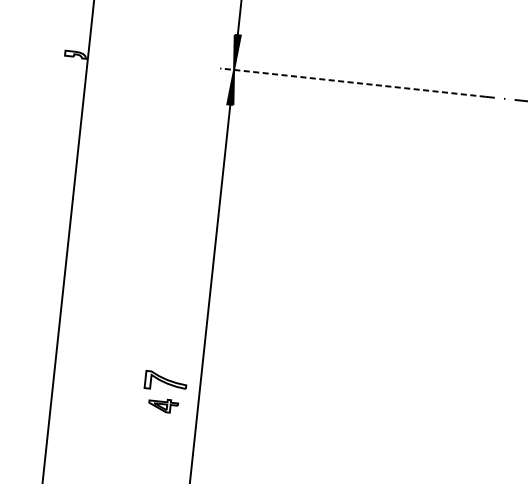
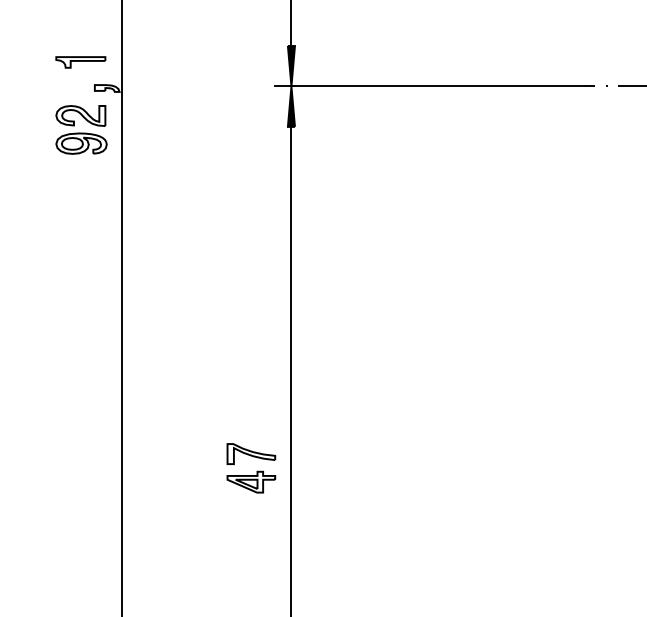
part: (55, 30) -> (80, 62), added
line: (352, 82) -> (429, 86), dashed -> solid
part: (50, 87) -> (81, 129), added
part: (163, 405) -> (251, 481), size x1.43

